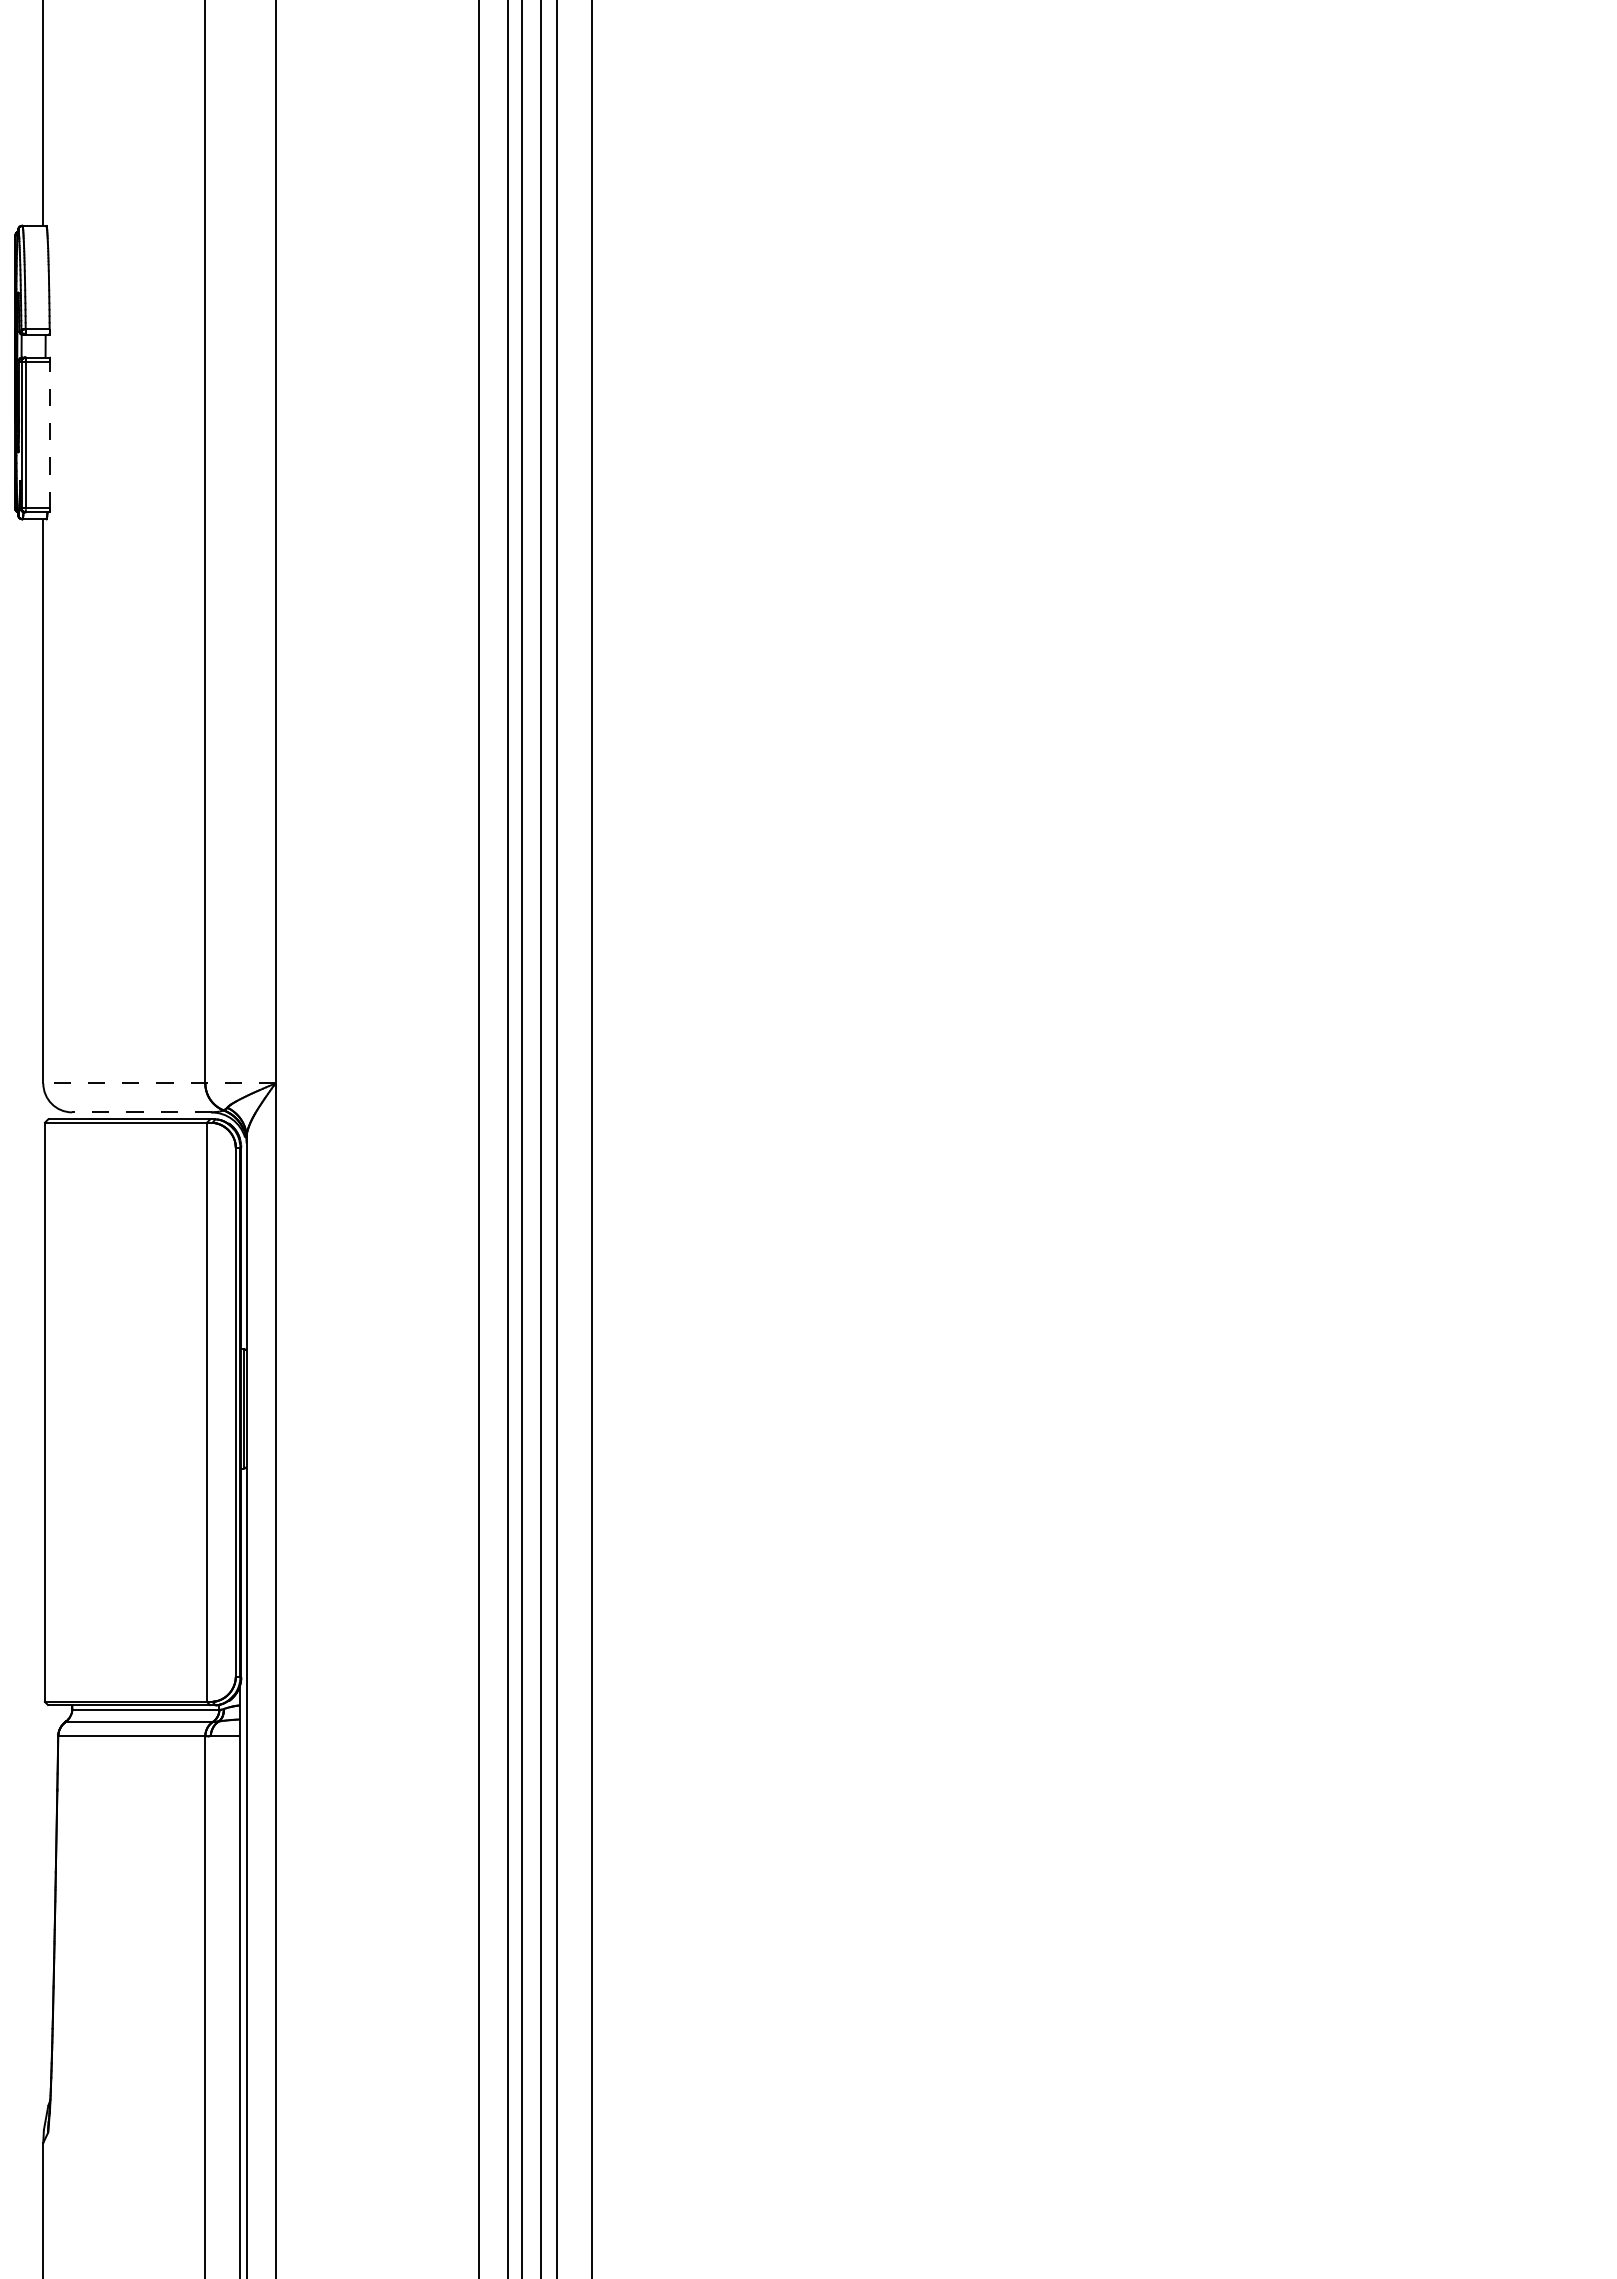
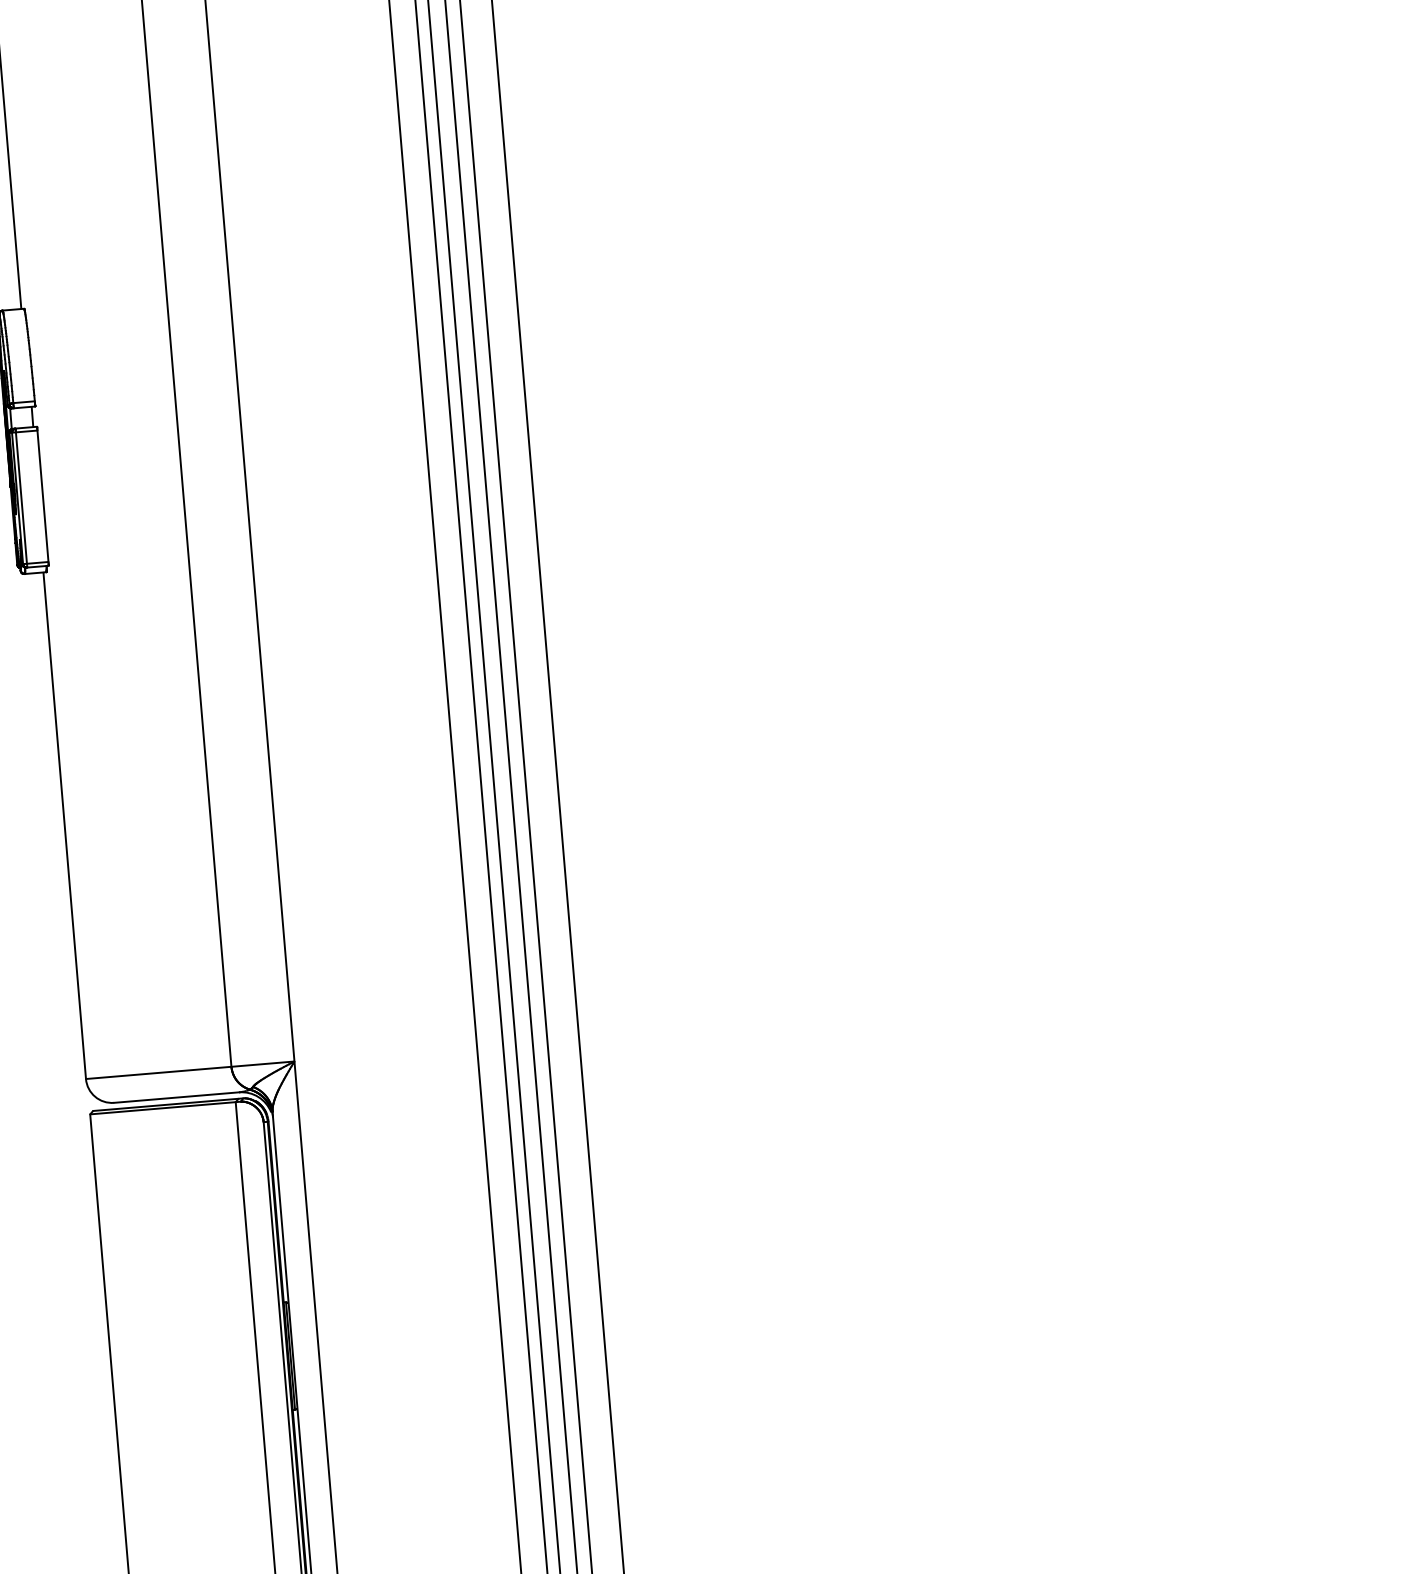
line: (49, 434) -> (42, 495), dashed -> solid
line: (159, 1083) -> (190, 1070), dashed -> solid
line: (141, 1112) -> (176, 1097), dashed -> solid

